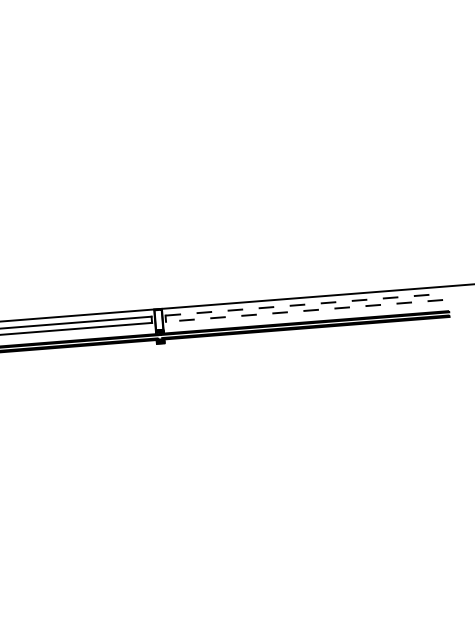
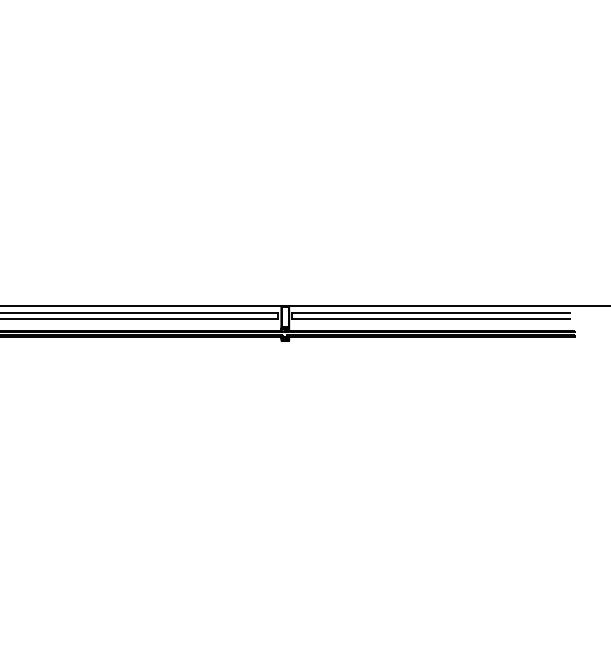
line: (304, 304) -> (431, 313), dashed -> solid
line: (304, 310) -> (431, 319), dashed -> solid

